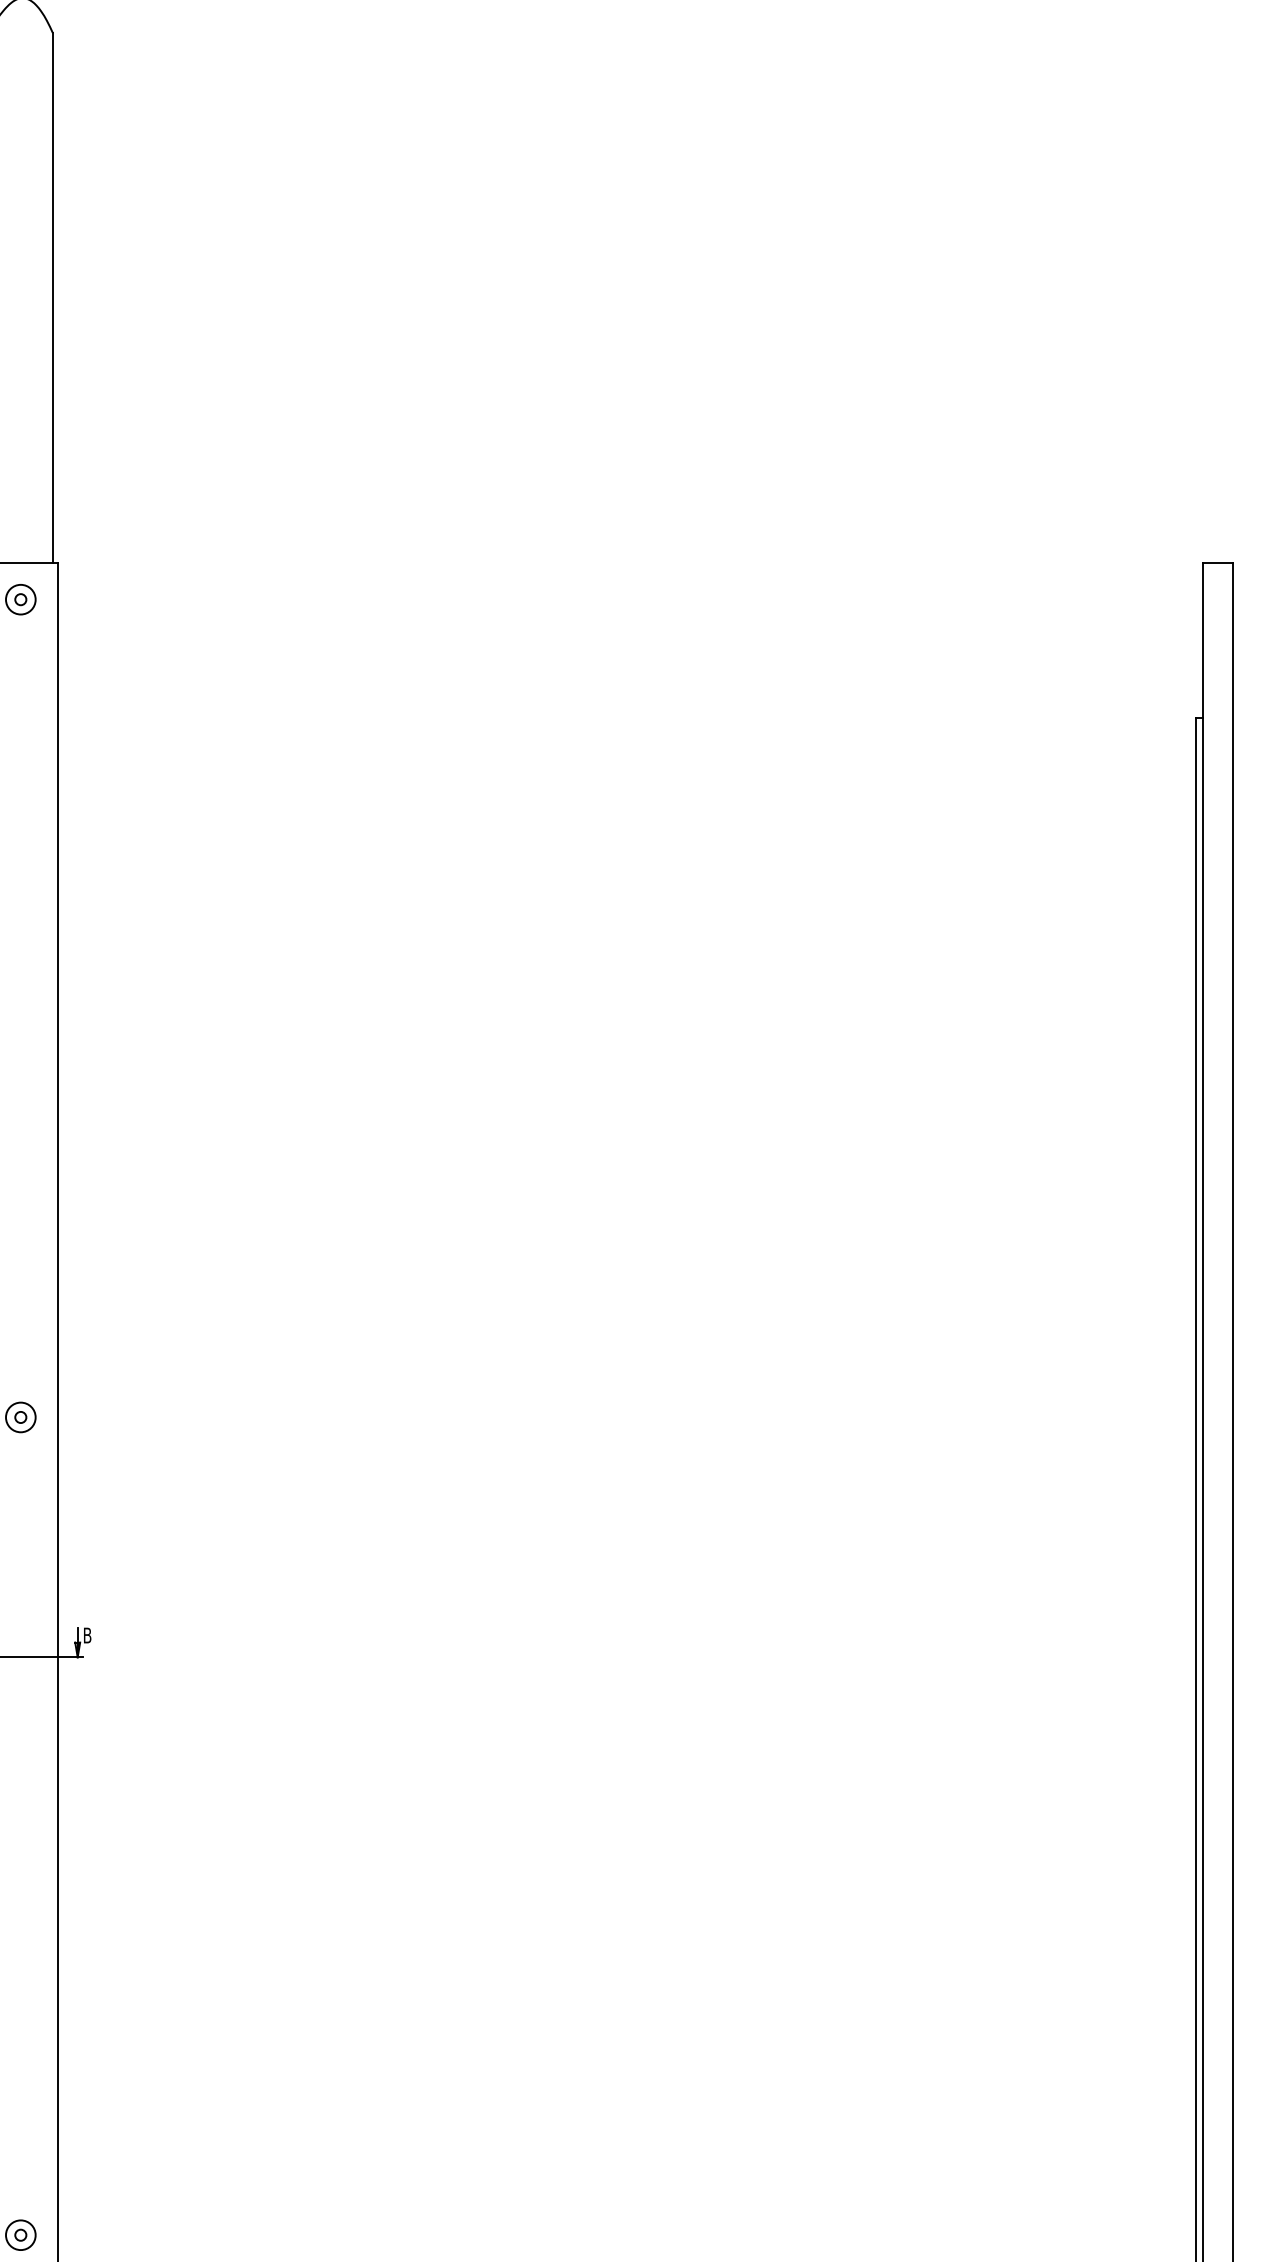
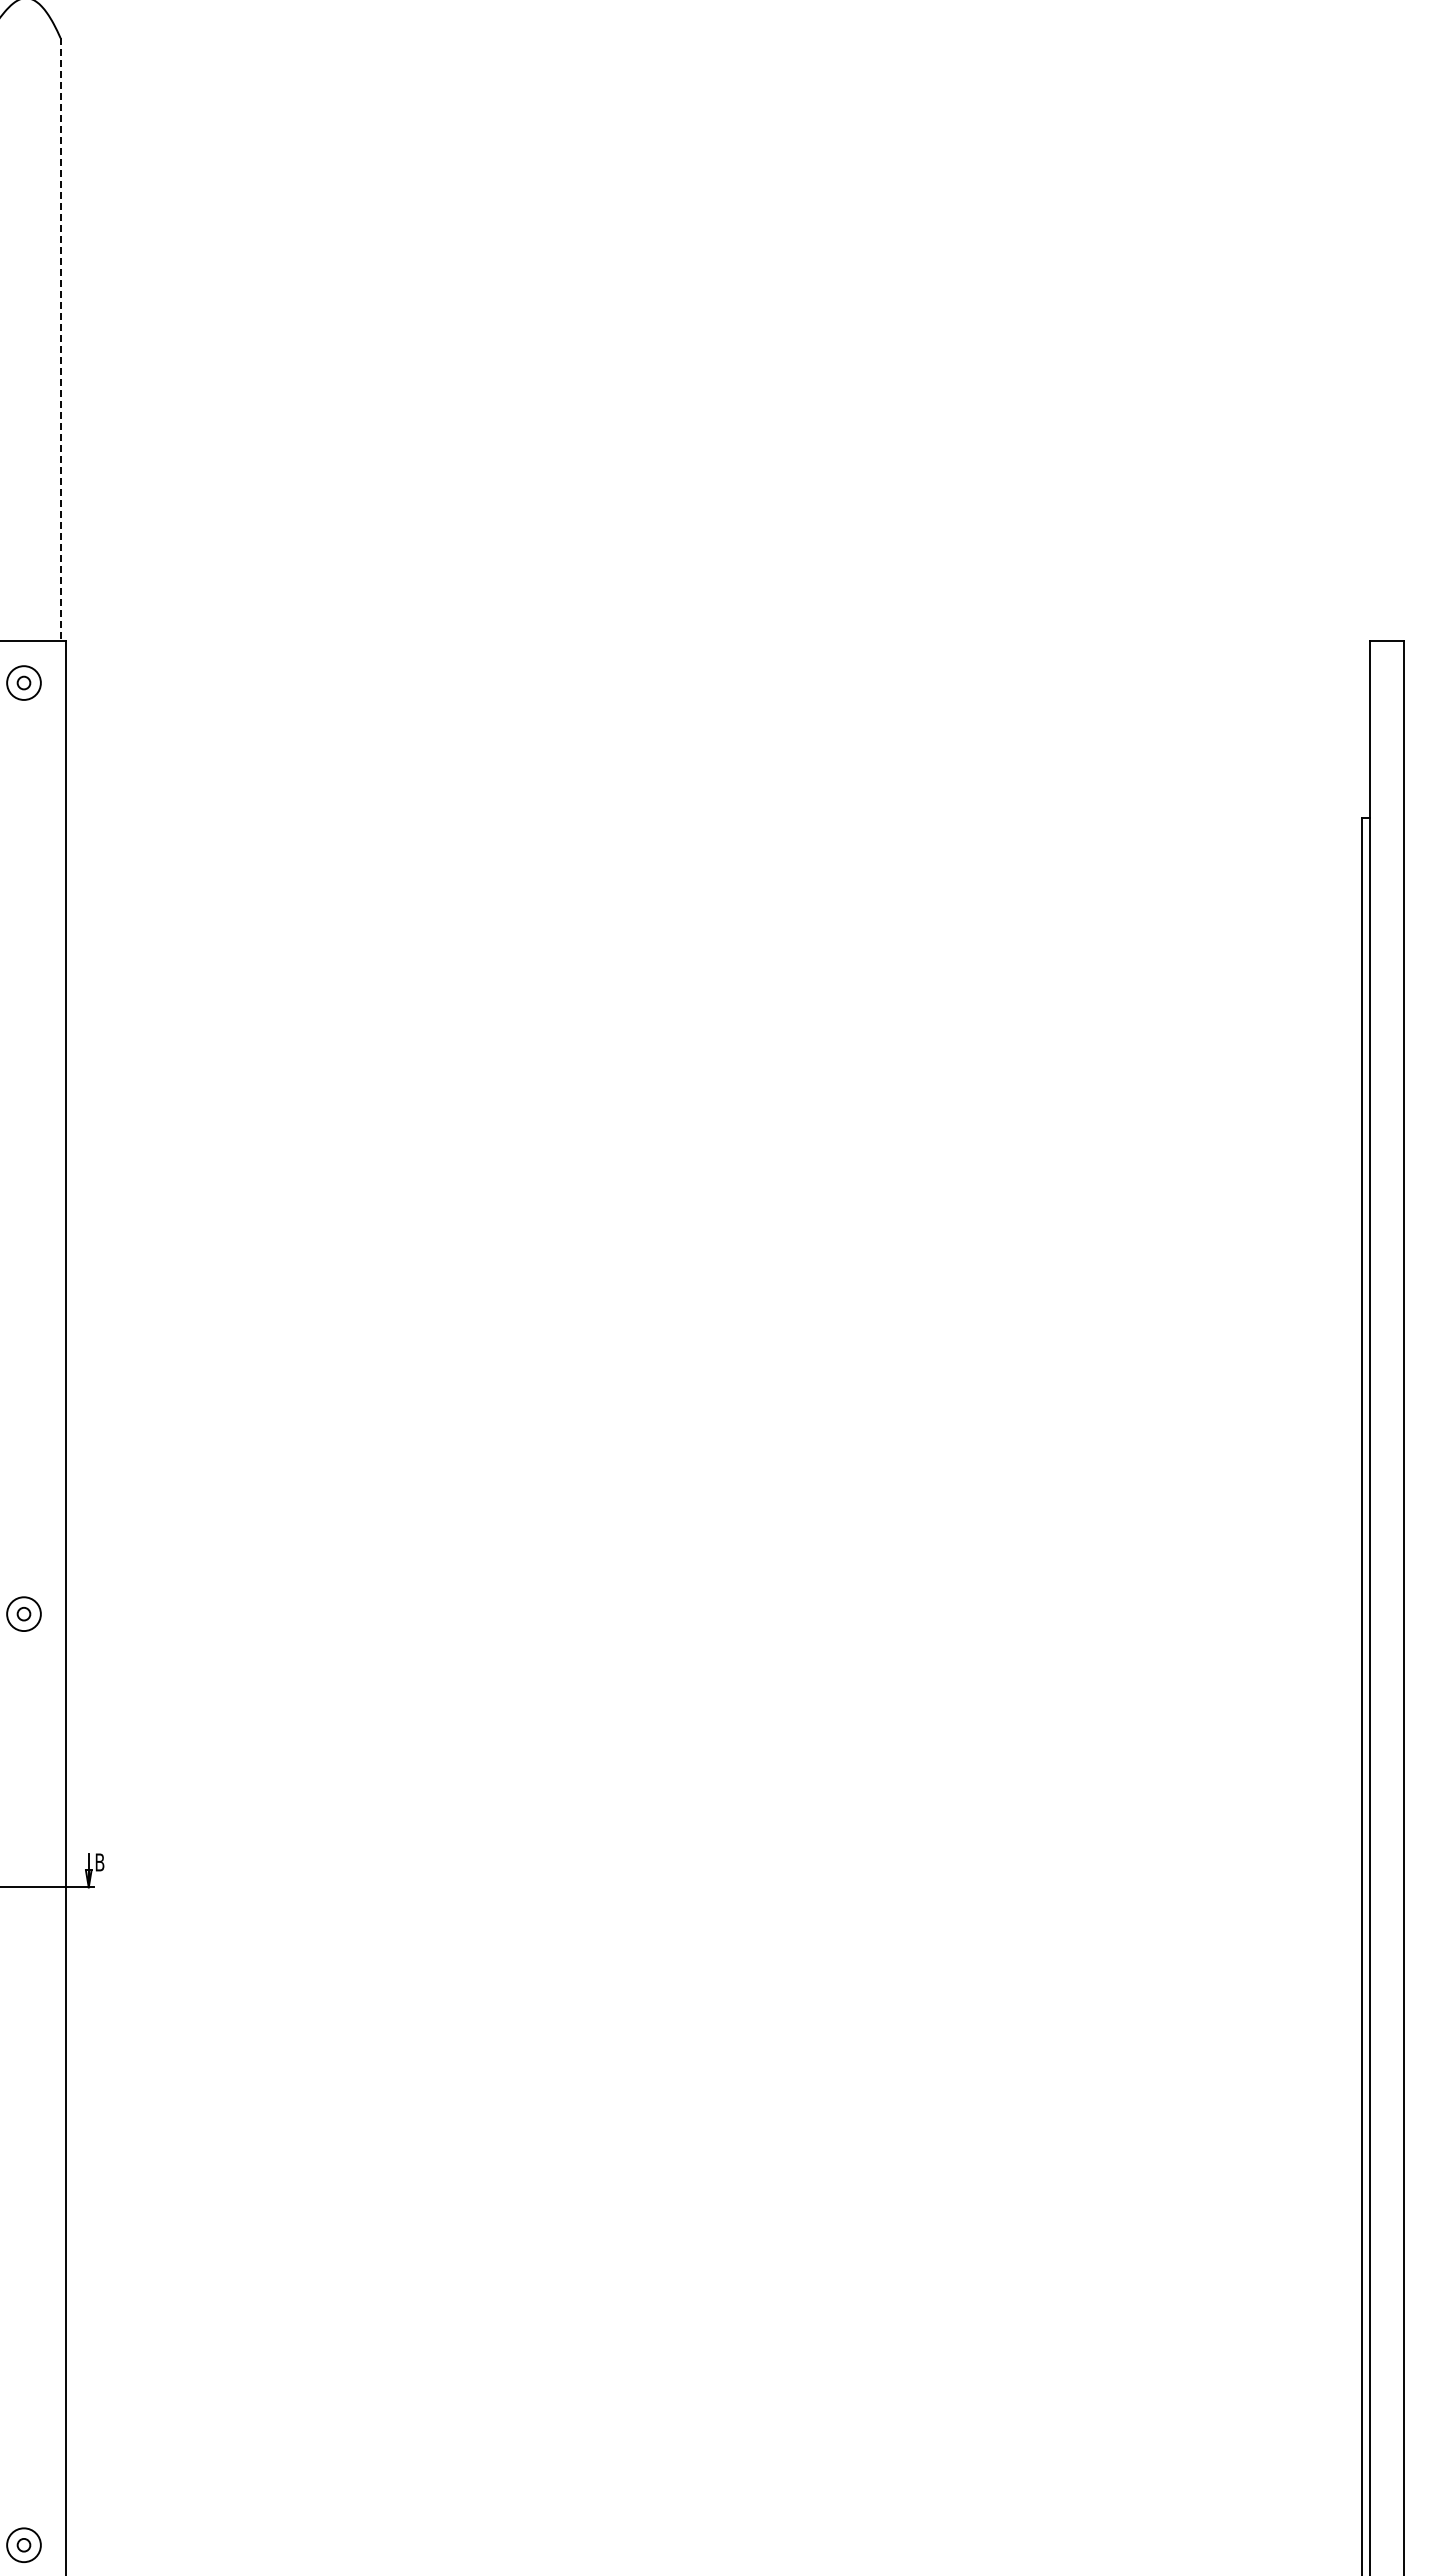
line: (52, 298) -> (60, 340), solid -> dashed

